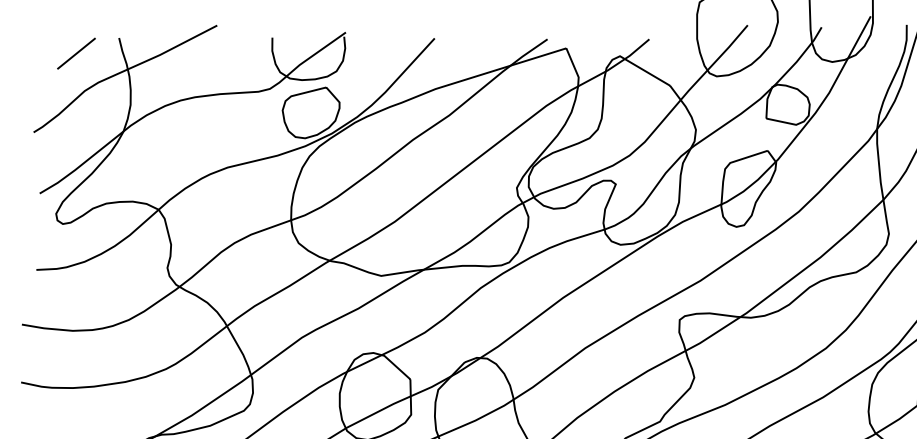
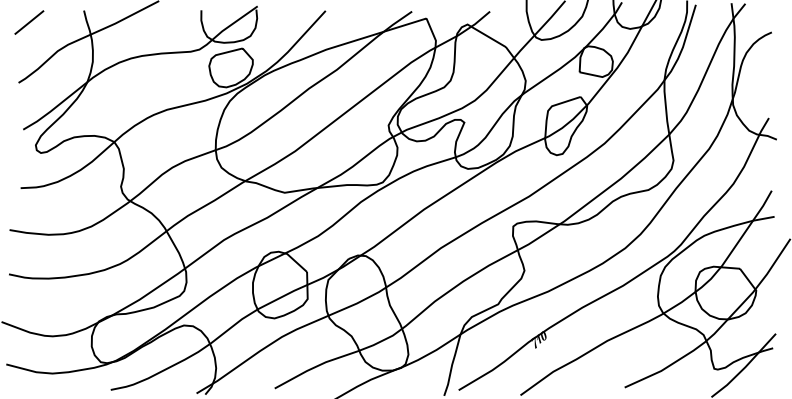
line: (76, 53) -> (29, 22), moved

